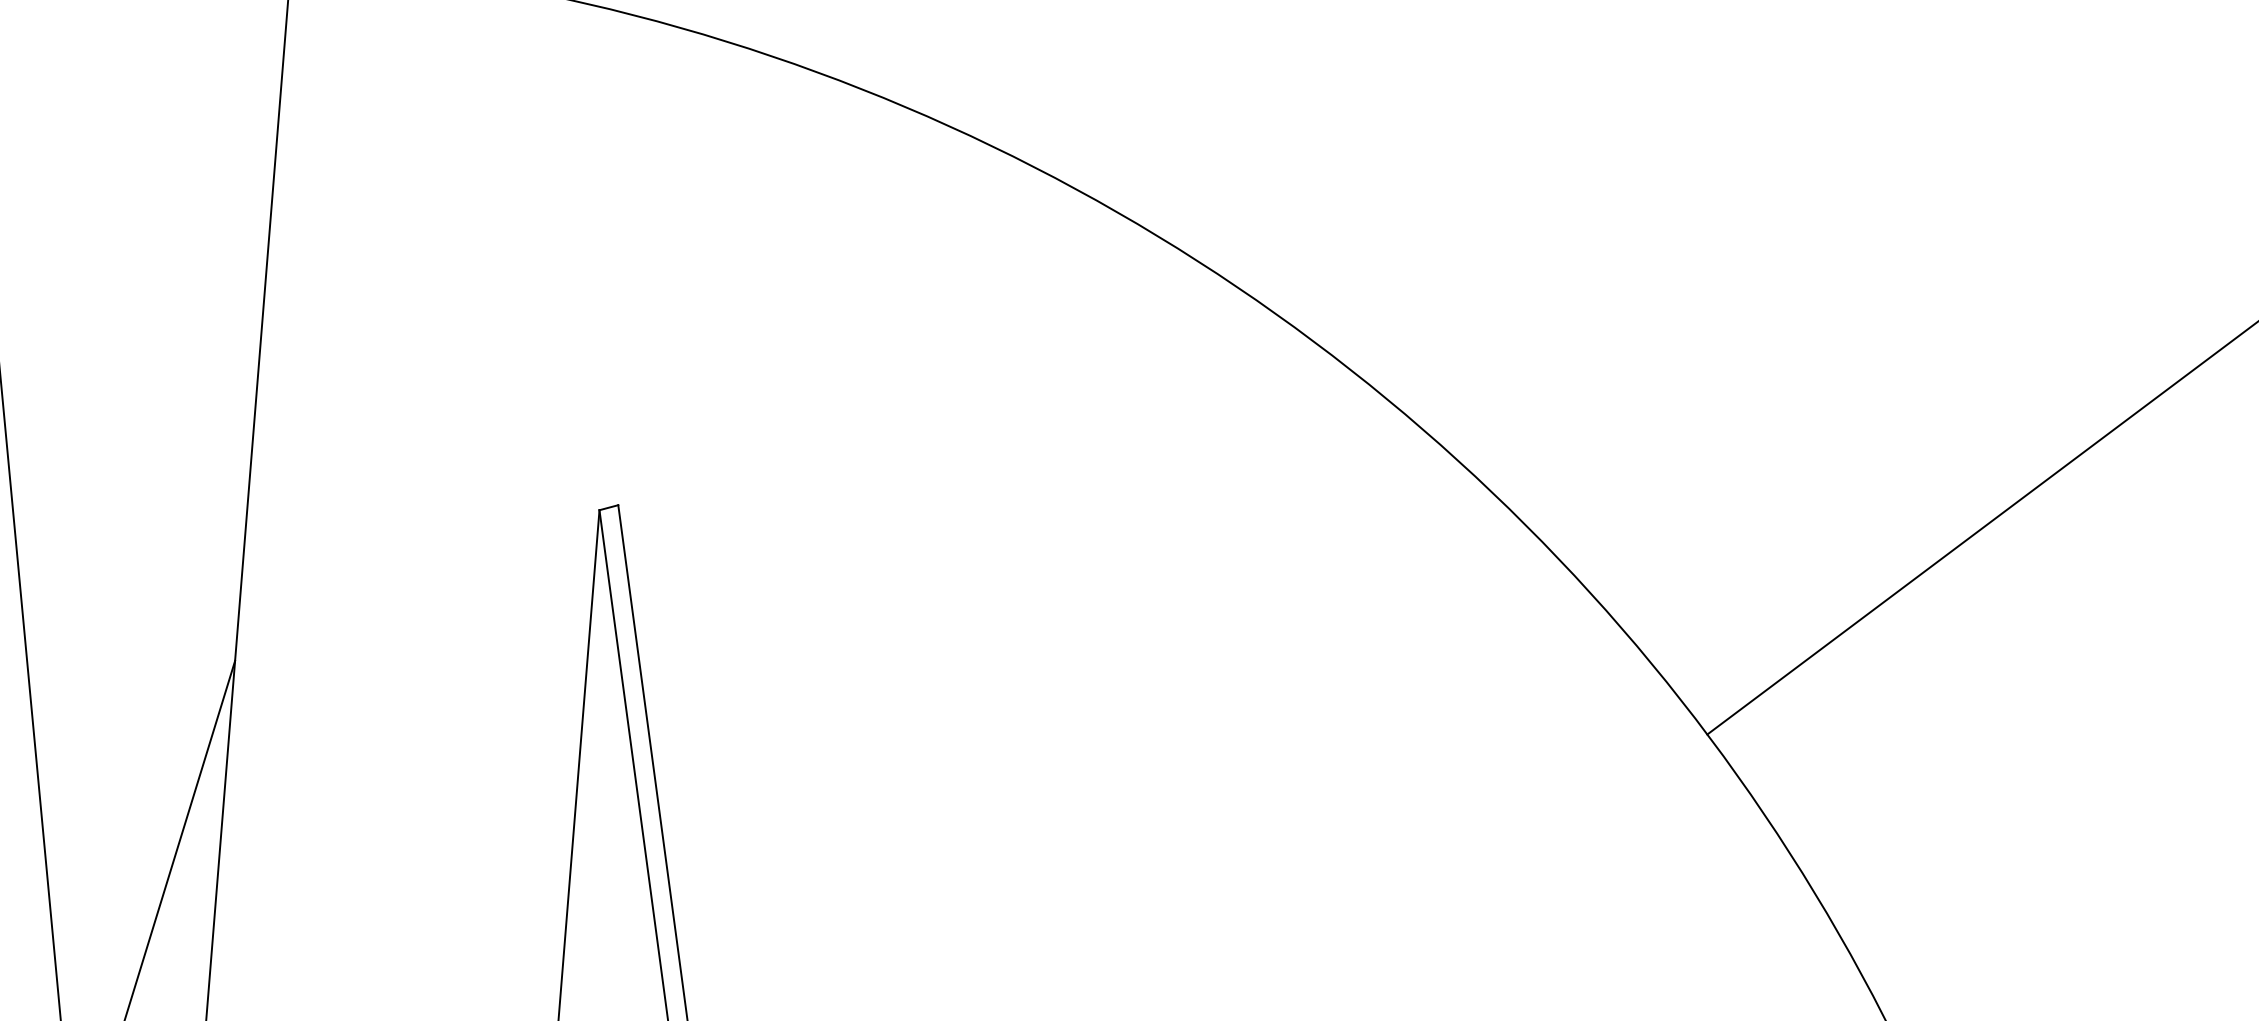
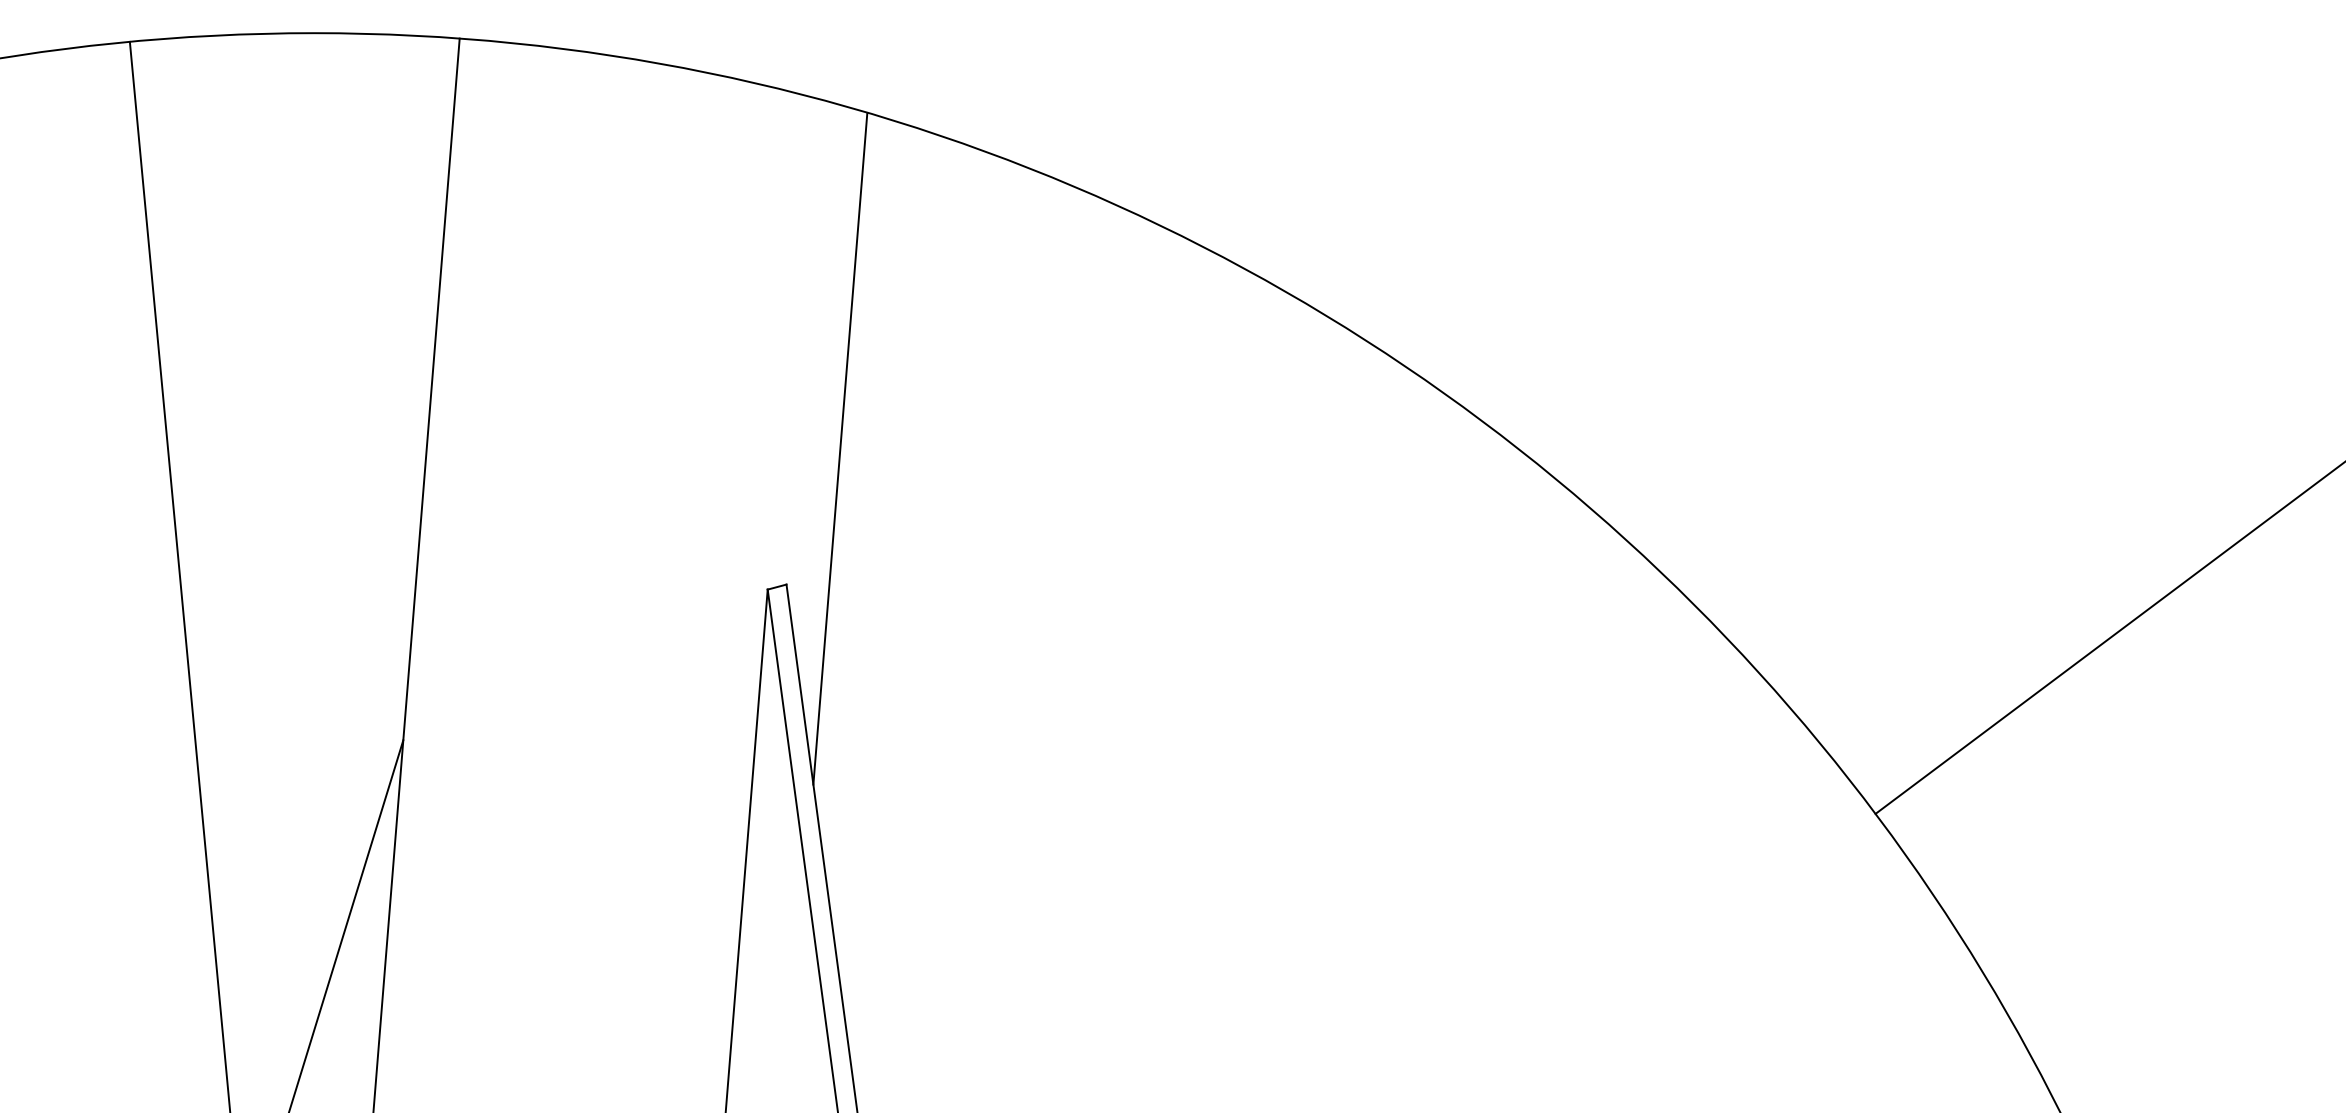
line: (672, 369) -> (840, 448), added

